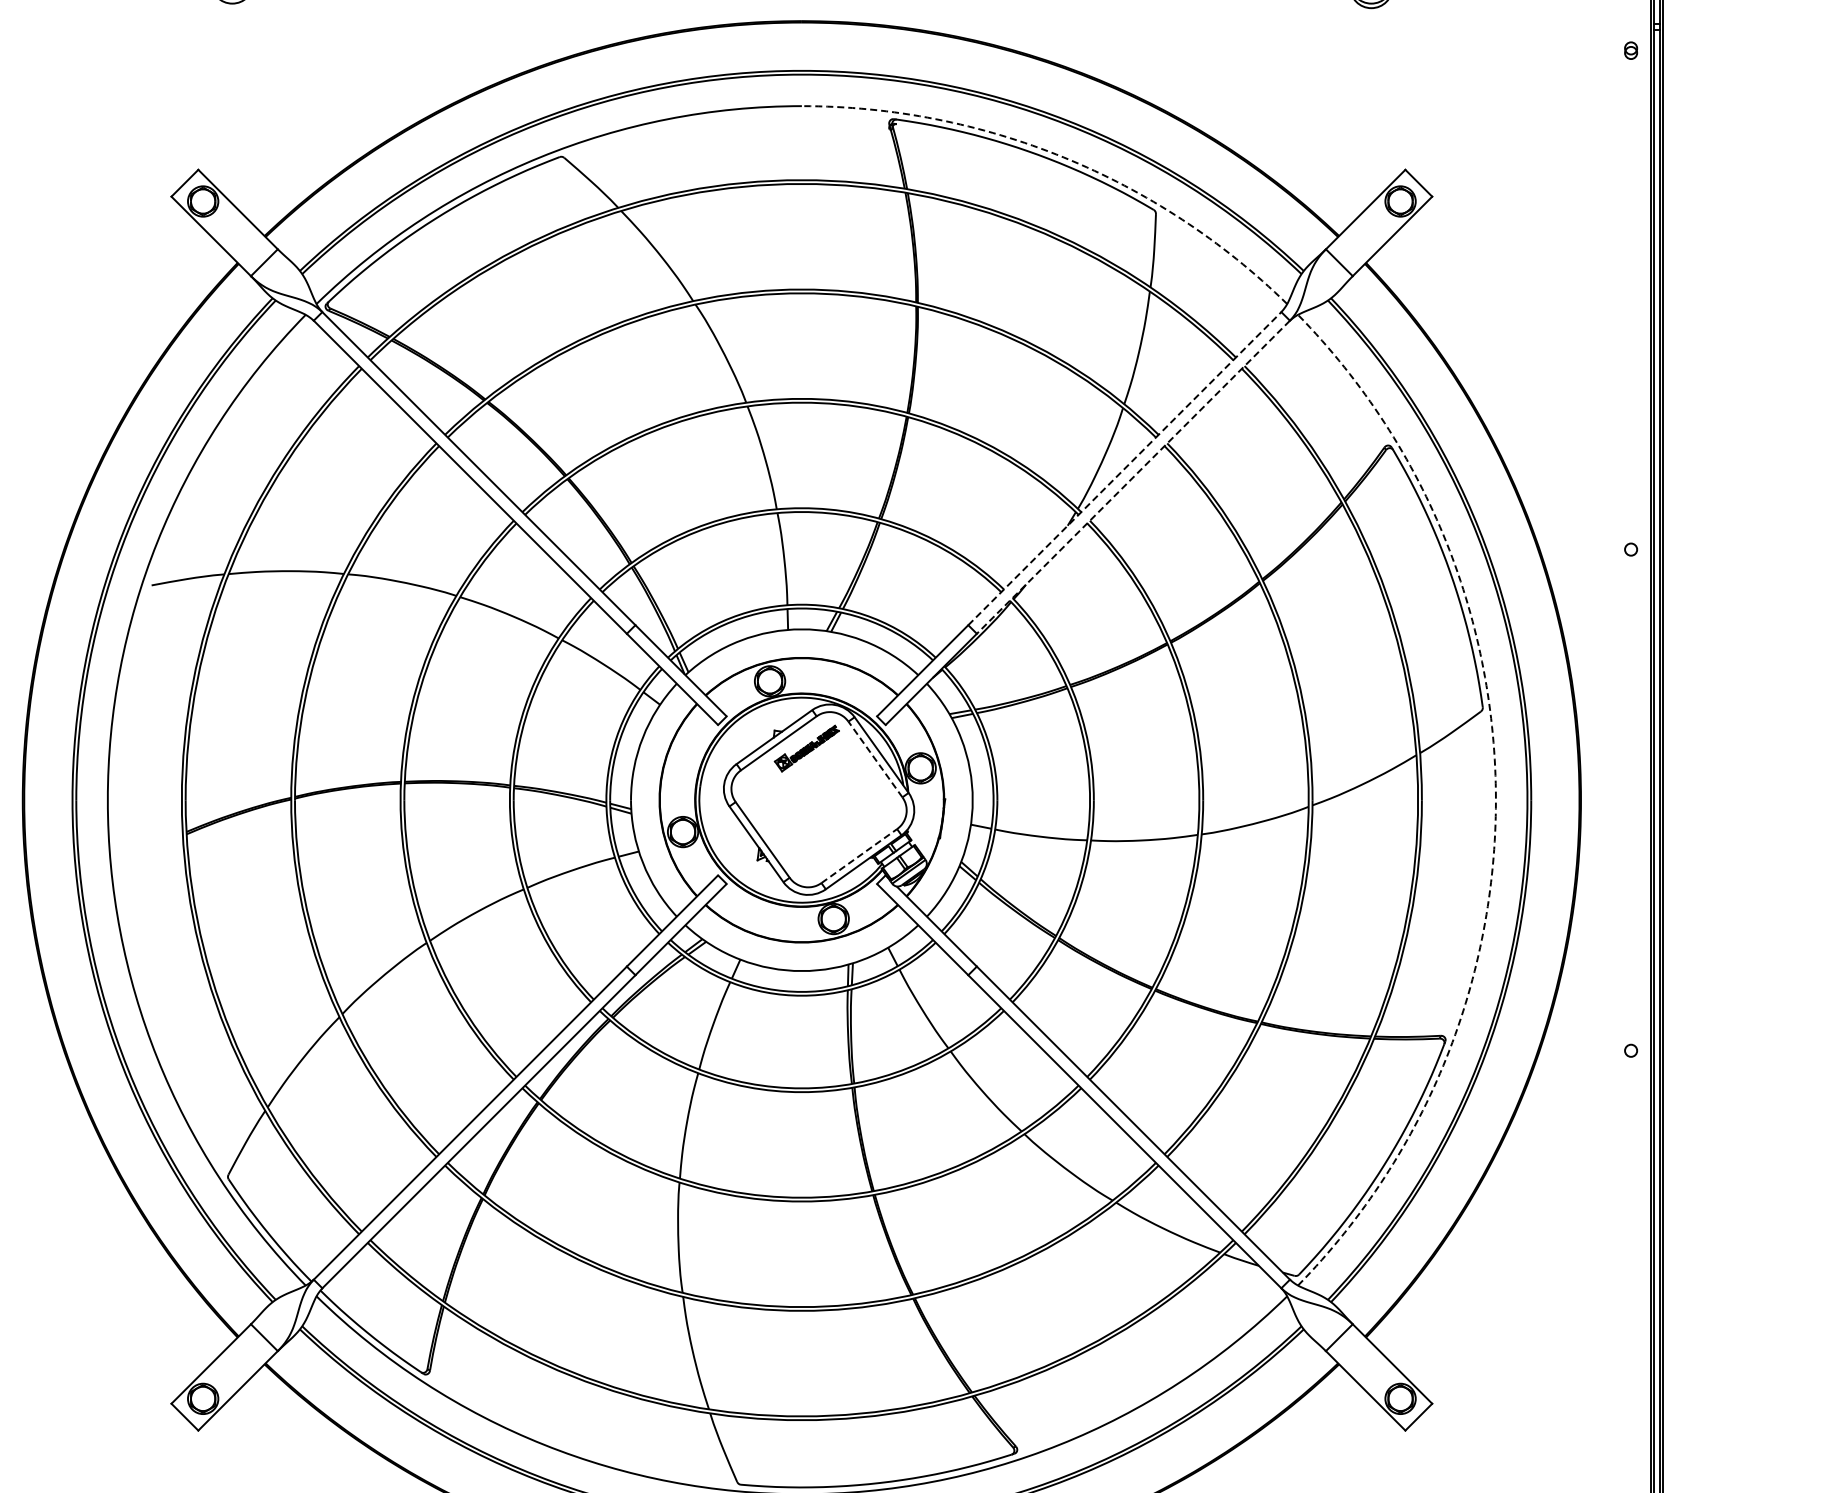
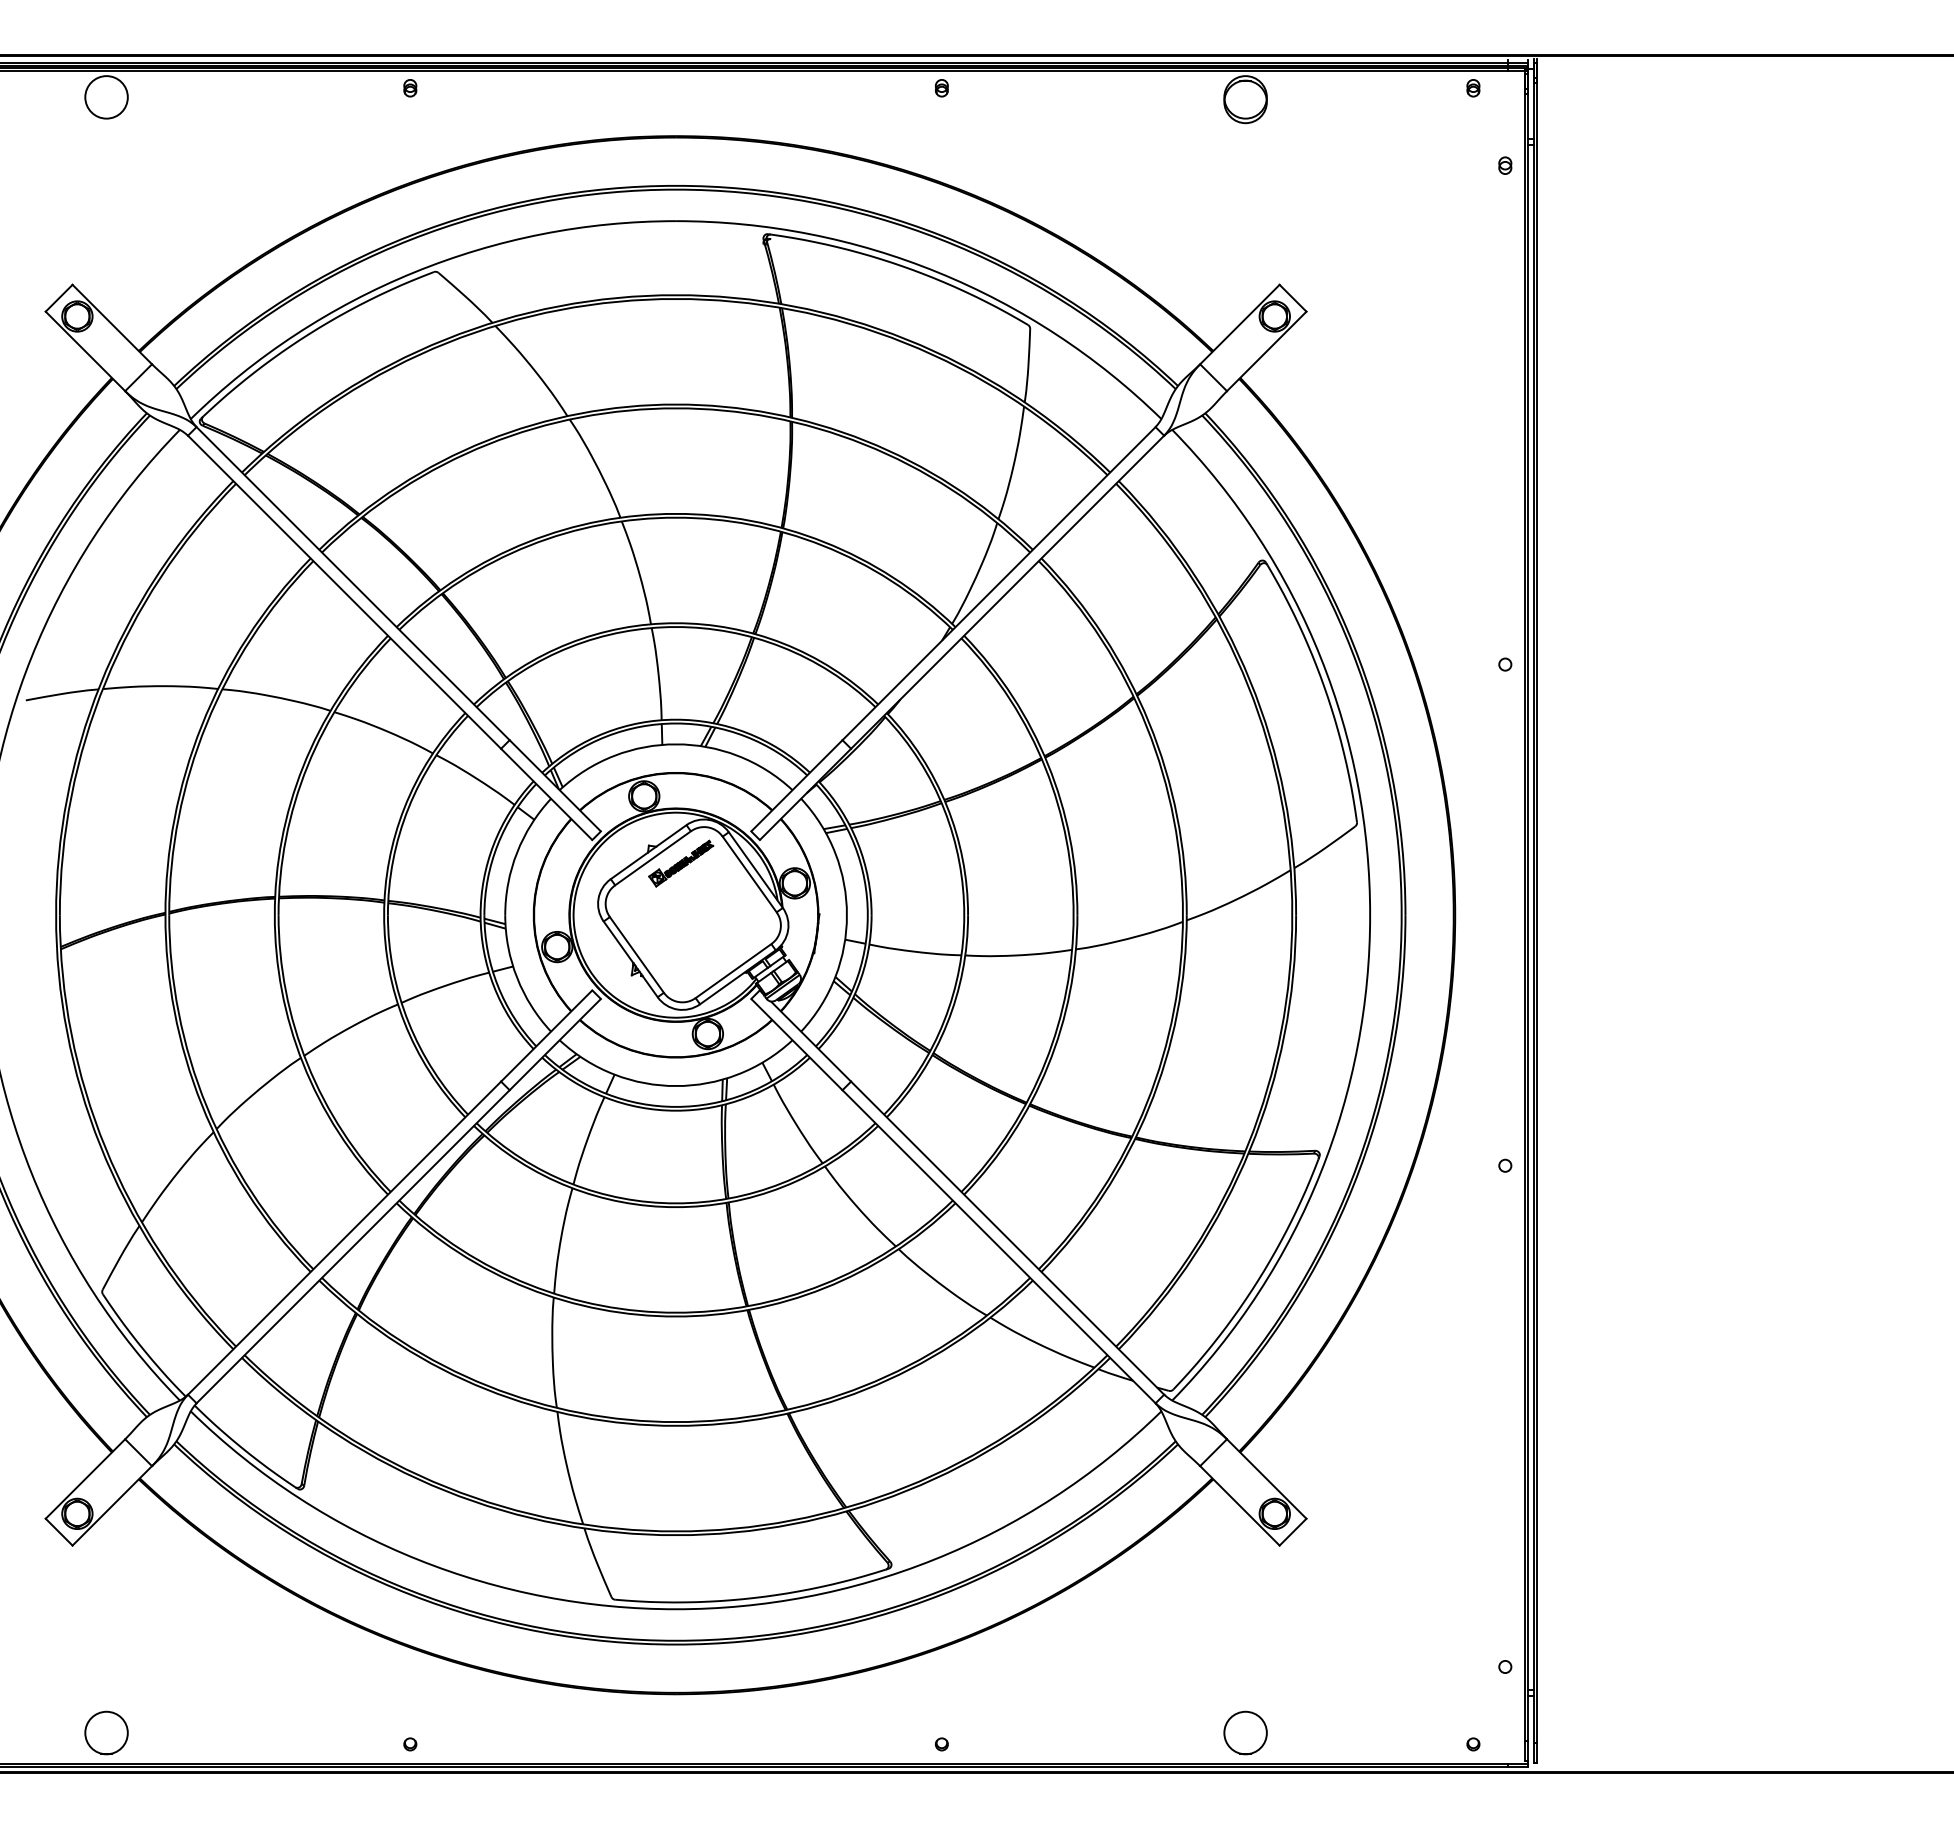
arc: (1064, 157) -> (938, 272), dashed -> solid
line: (1125, 468) -> (999, 583), dashed -> solid
line: (1133, 477) -> (1007, 592), dashed -> solid
line: (875, 759) -> (749, 874), dashed -> solid
arc: (1496, 800) -> (1370, 915), dashed -> solid
line: (859, 855) -> (733, 970), dashed -> solid

